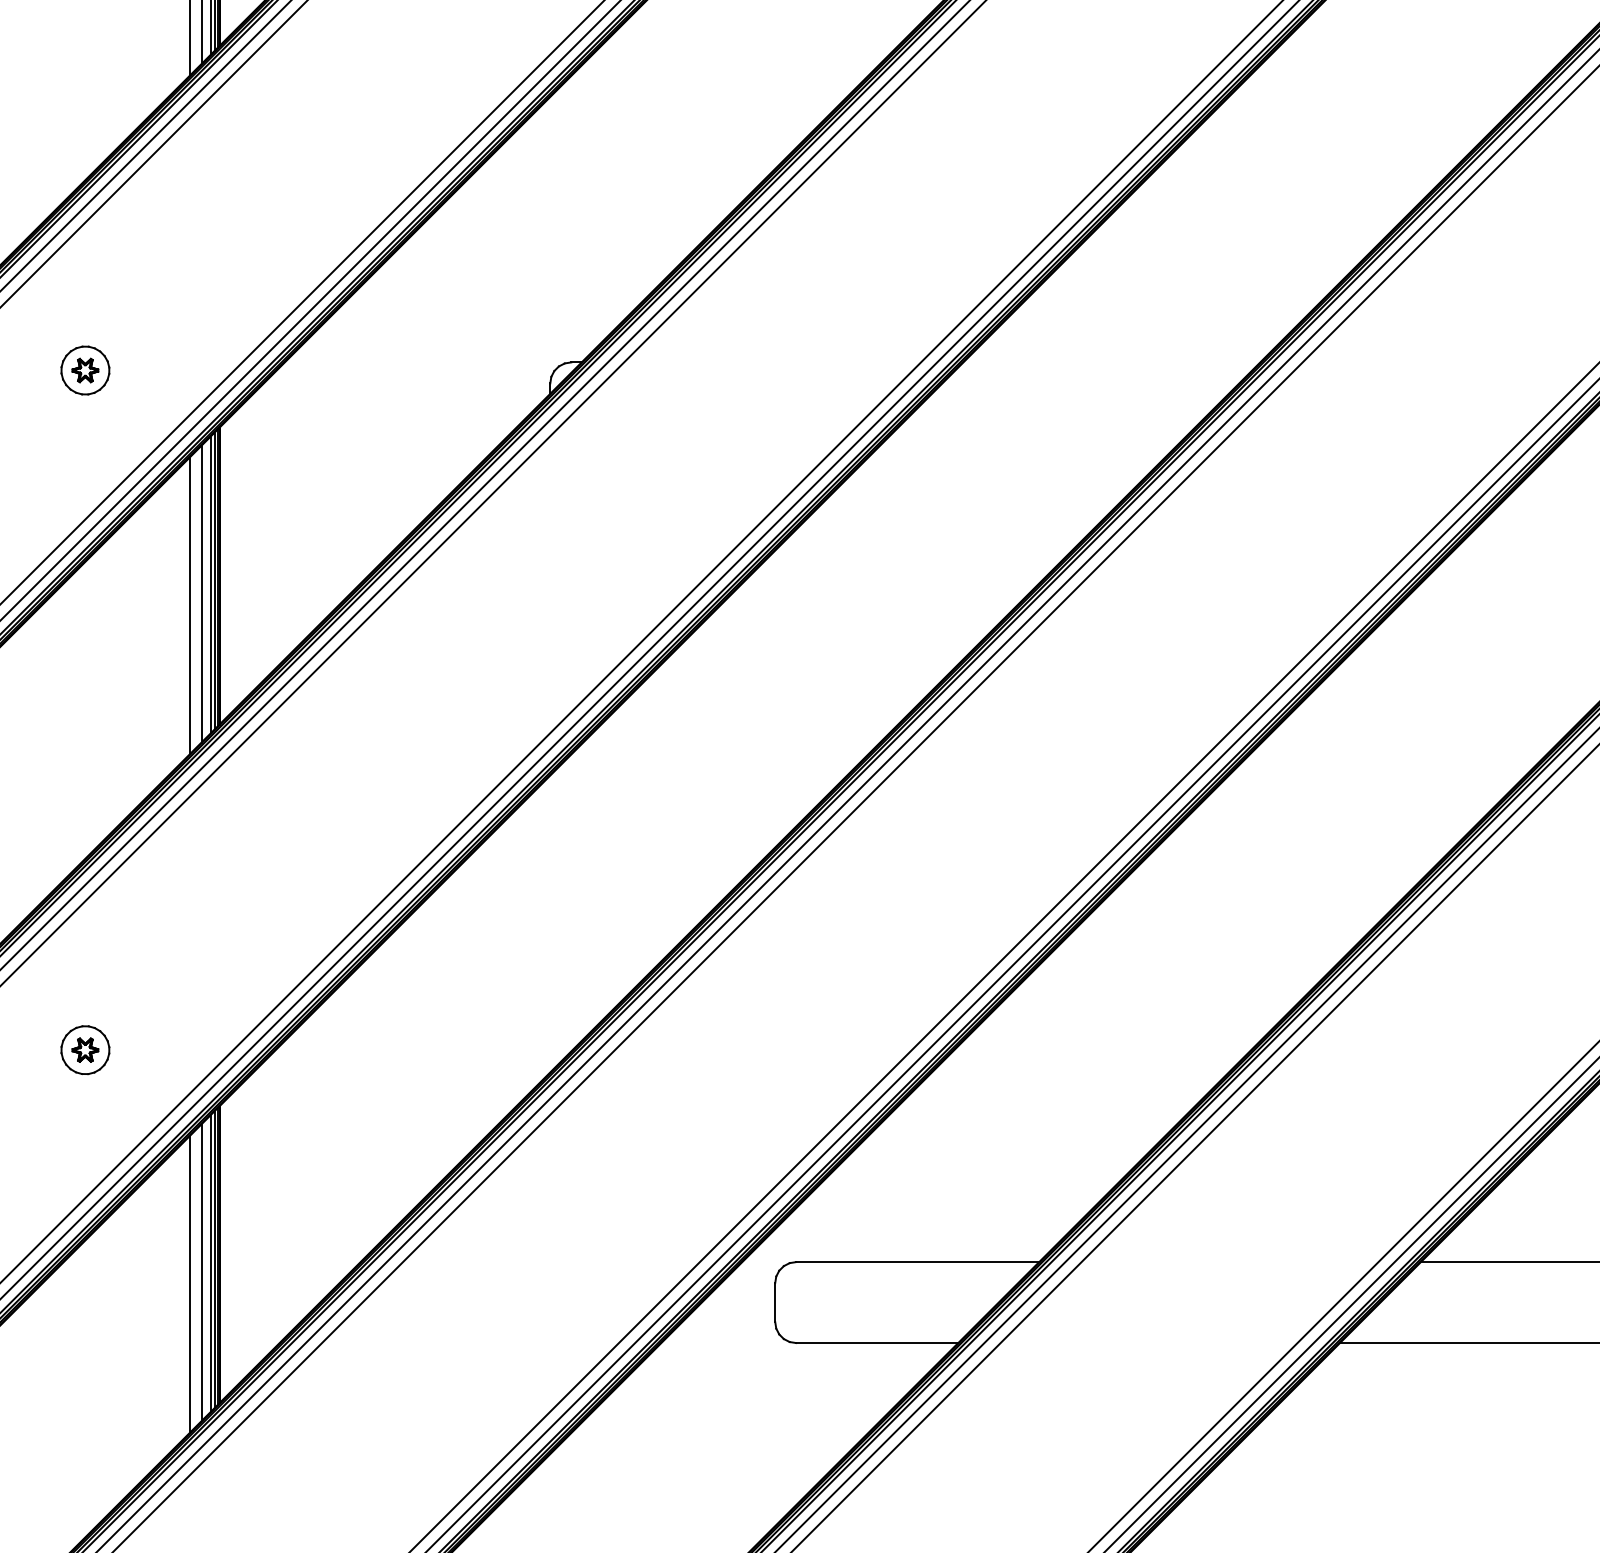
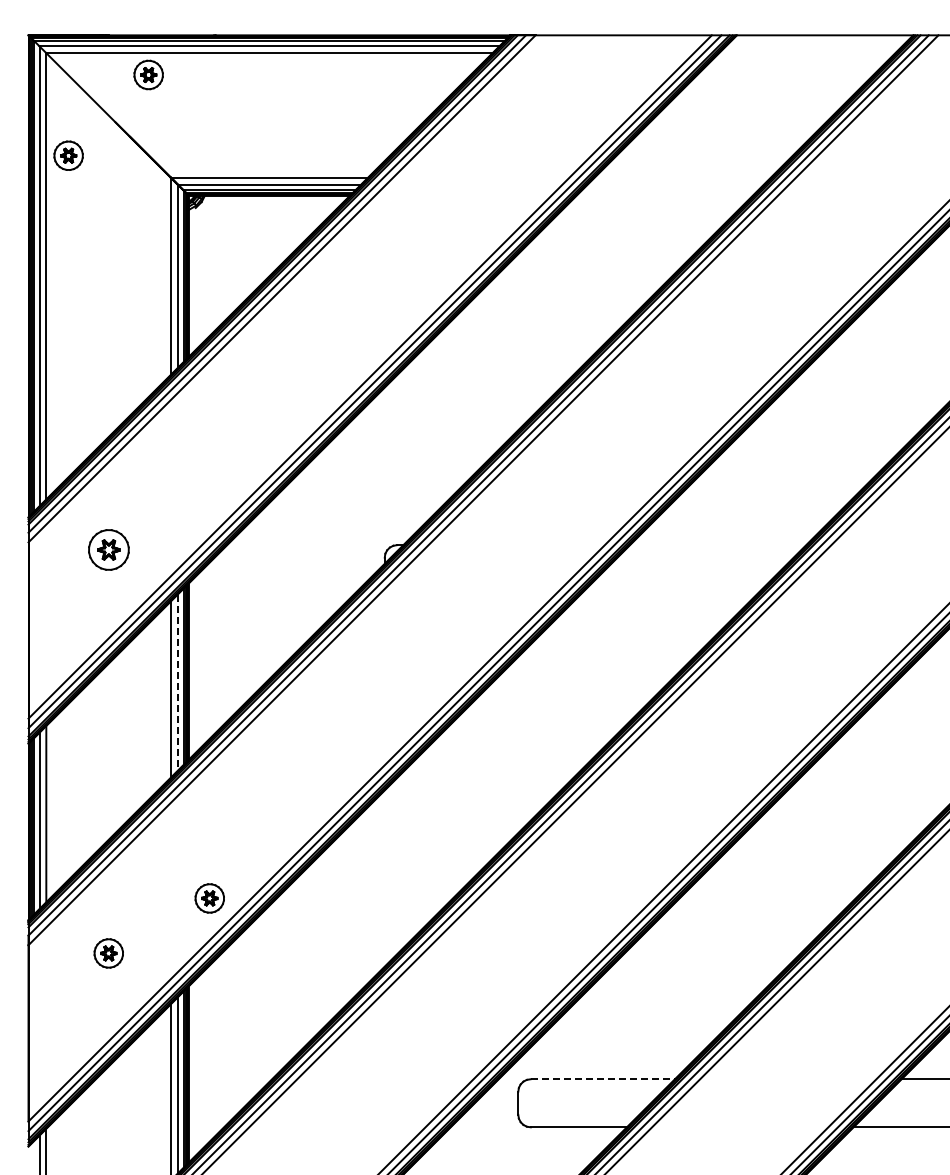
part: (84, 369) -> (108, 549), size x1.4
line: (201, 595) -> (177, 683), solid -> dashed
part: (255, 957) -> (209, 898), added
line: (918, 1262) -> (603, 1079), solid -> dashed

